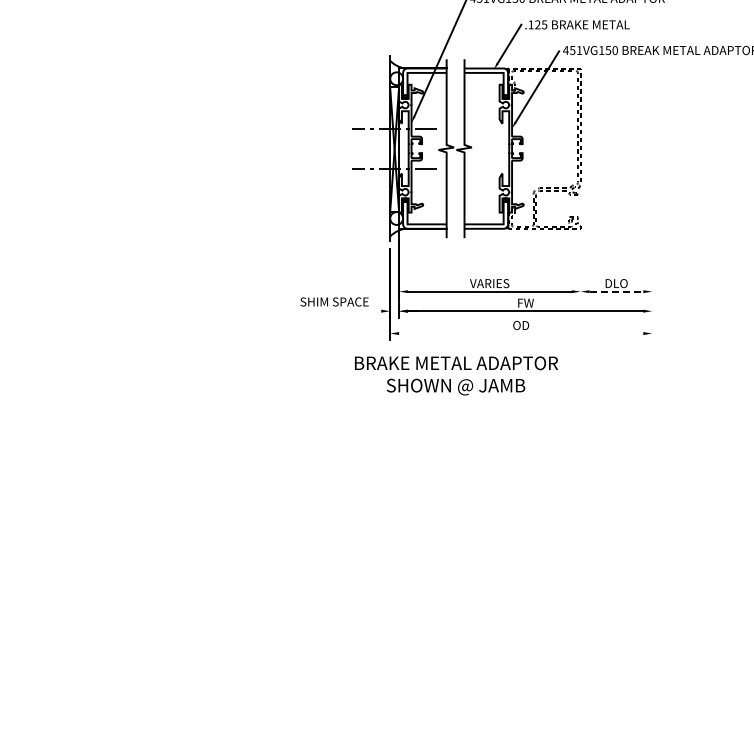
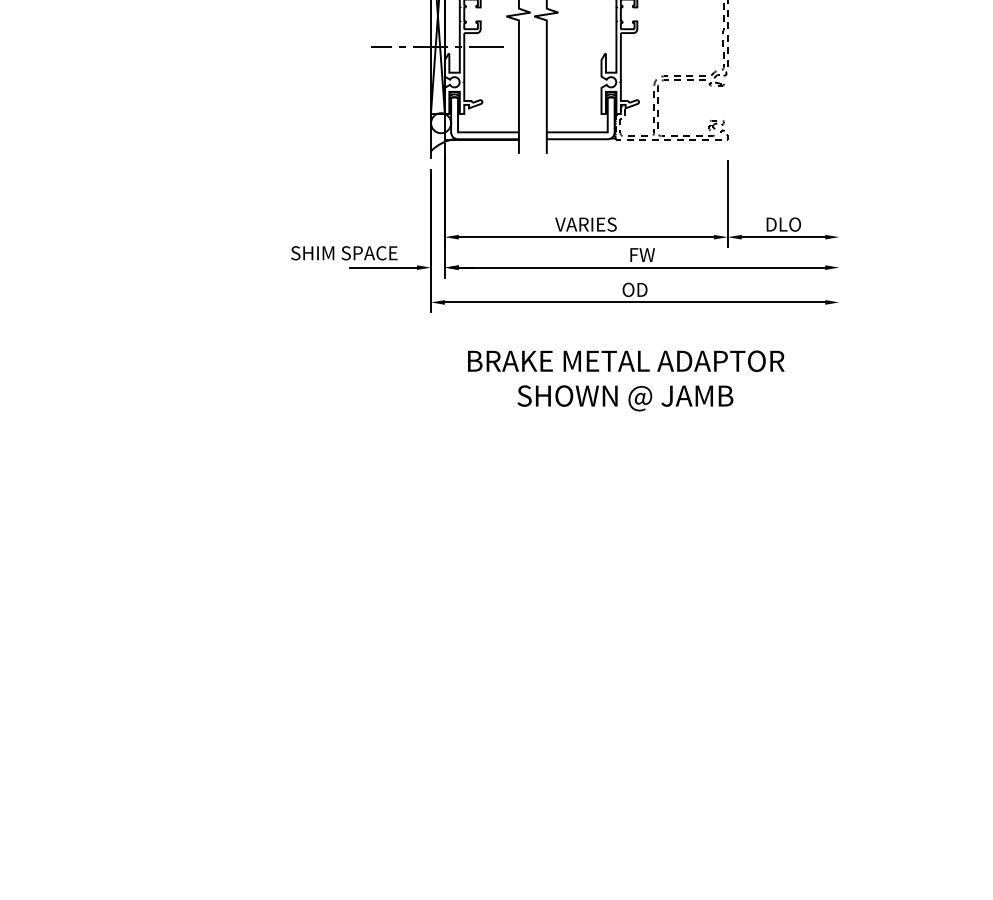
line: (580, 270) -> (727, 204), added
line: (616, 291) -> (783, 236), dashed -> solid
line: (359, 311) -> (383, 268), added
line: (521, 333) -> (635, 302), added
text: (456, 375) -> (626, 380), moved

